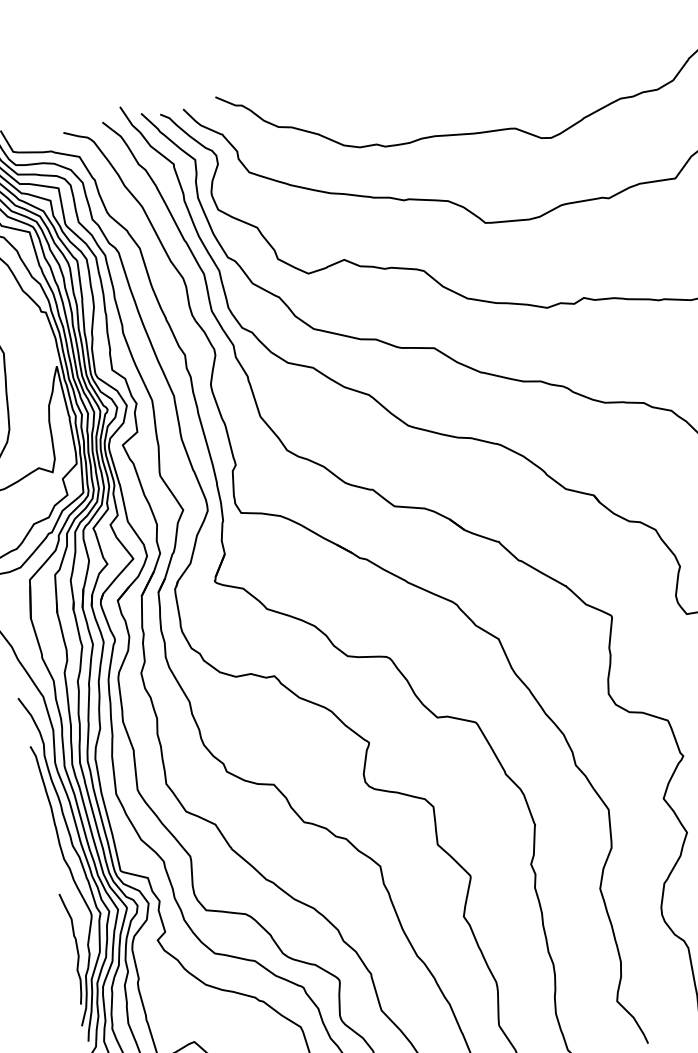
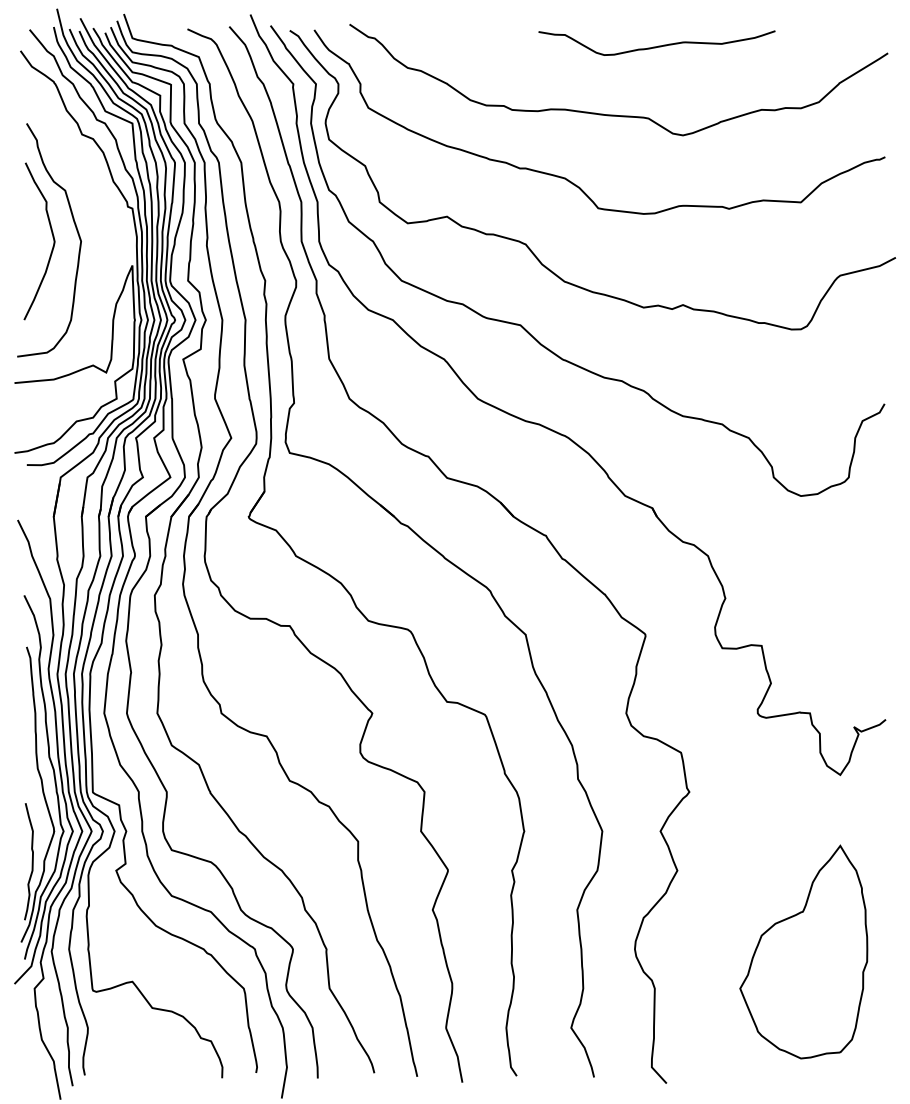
curve: (510, 57) -> (658, 45), added

